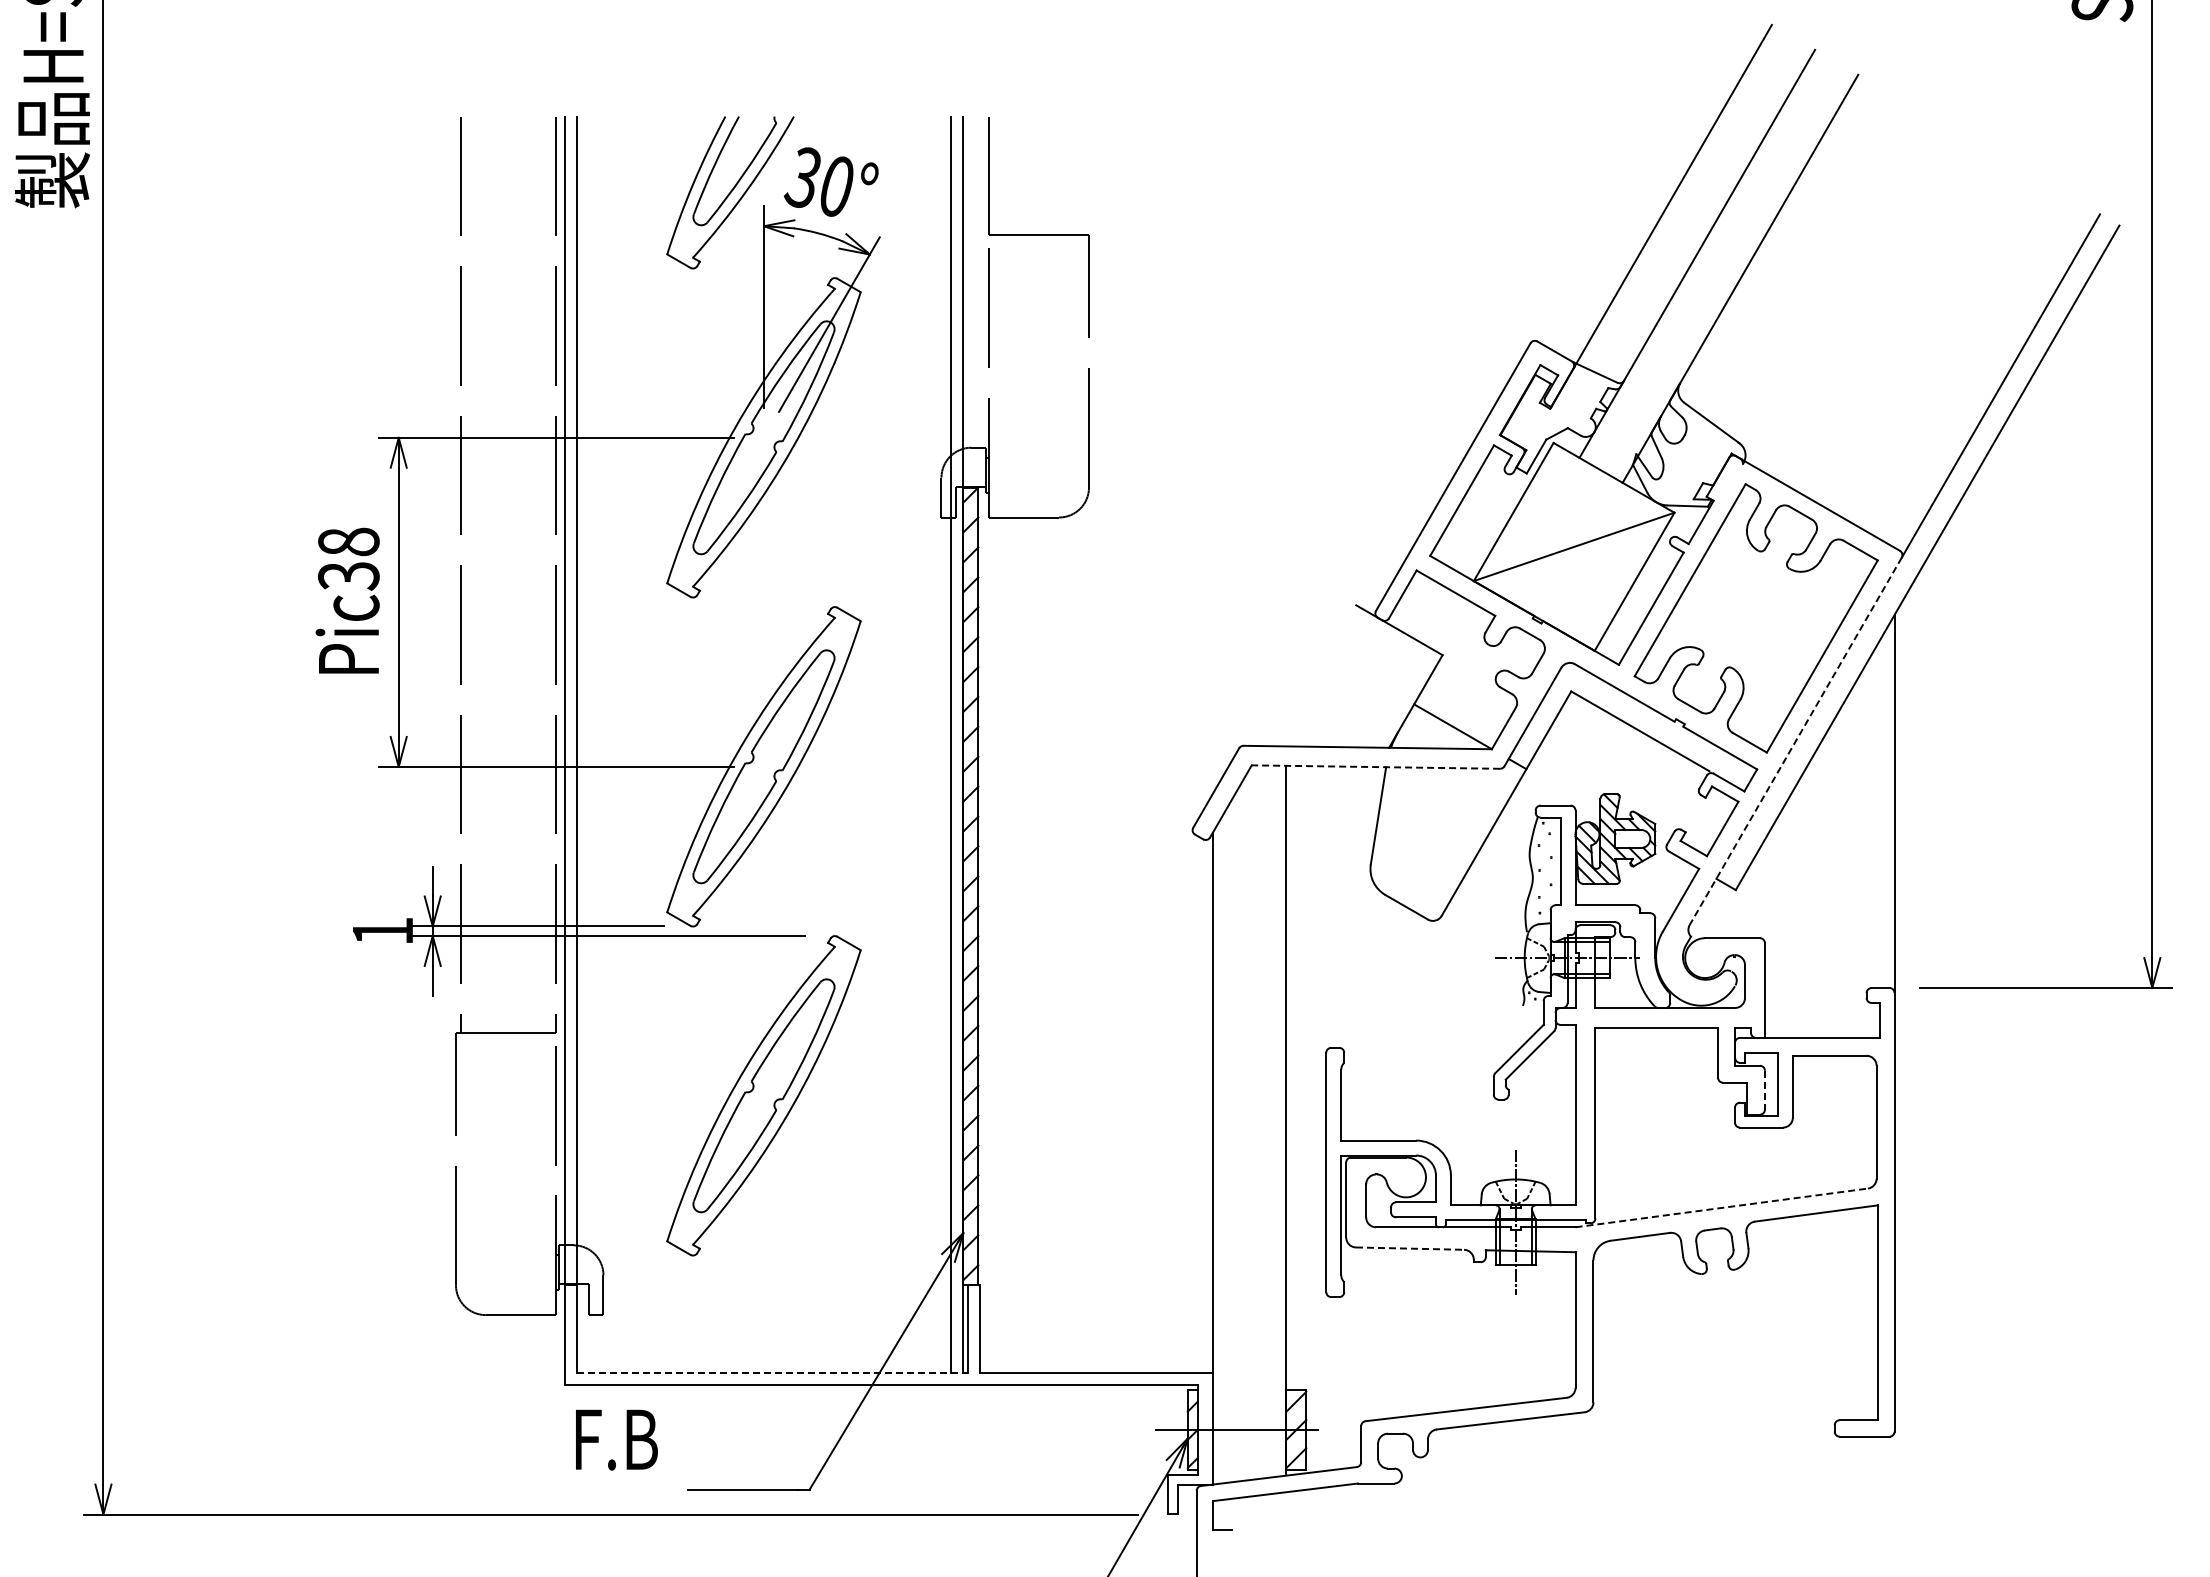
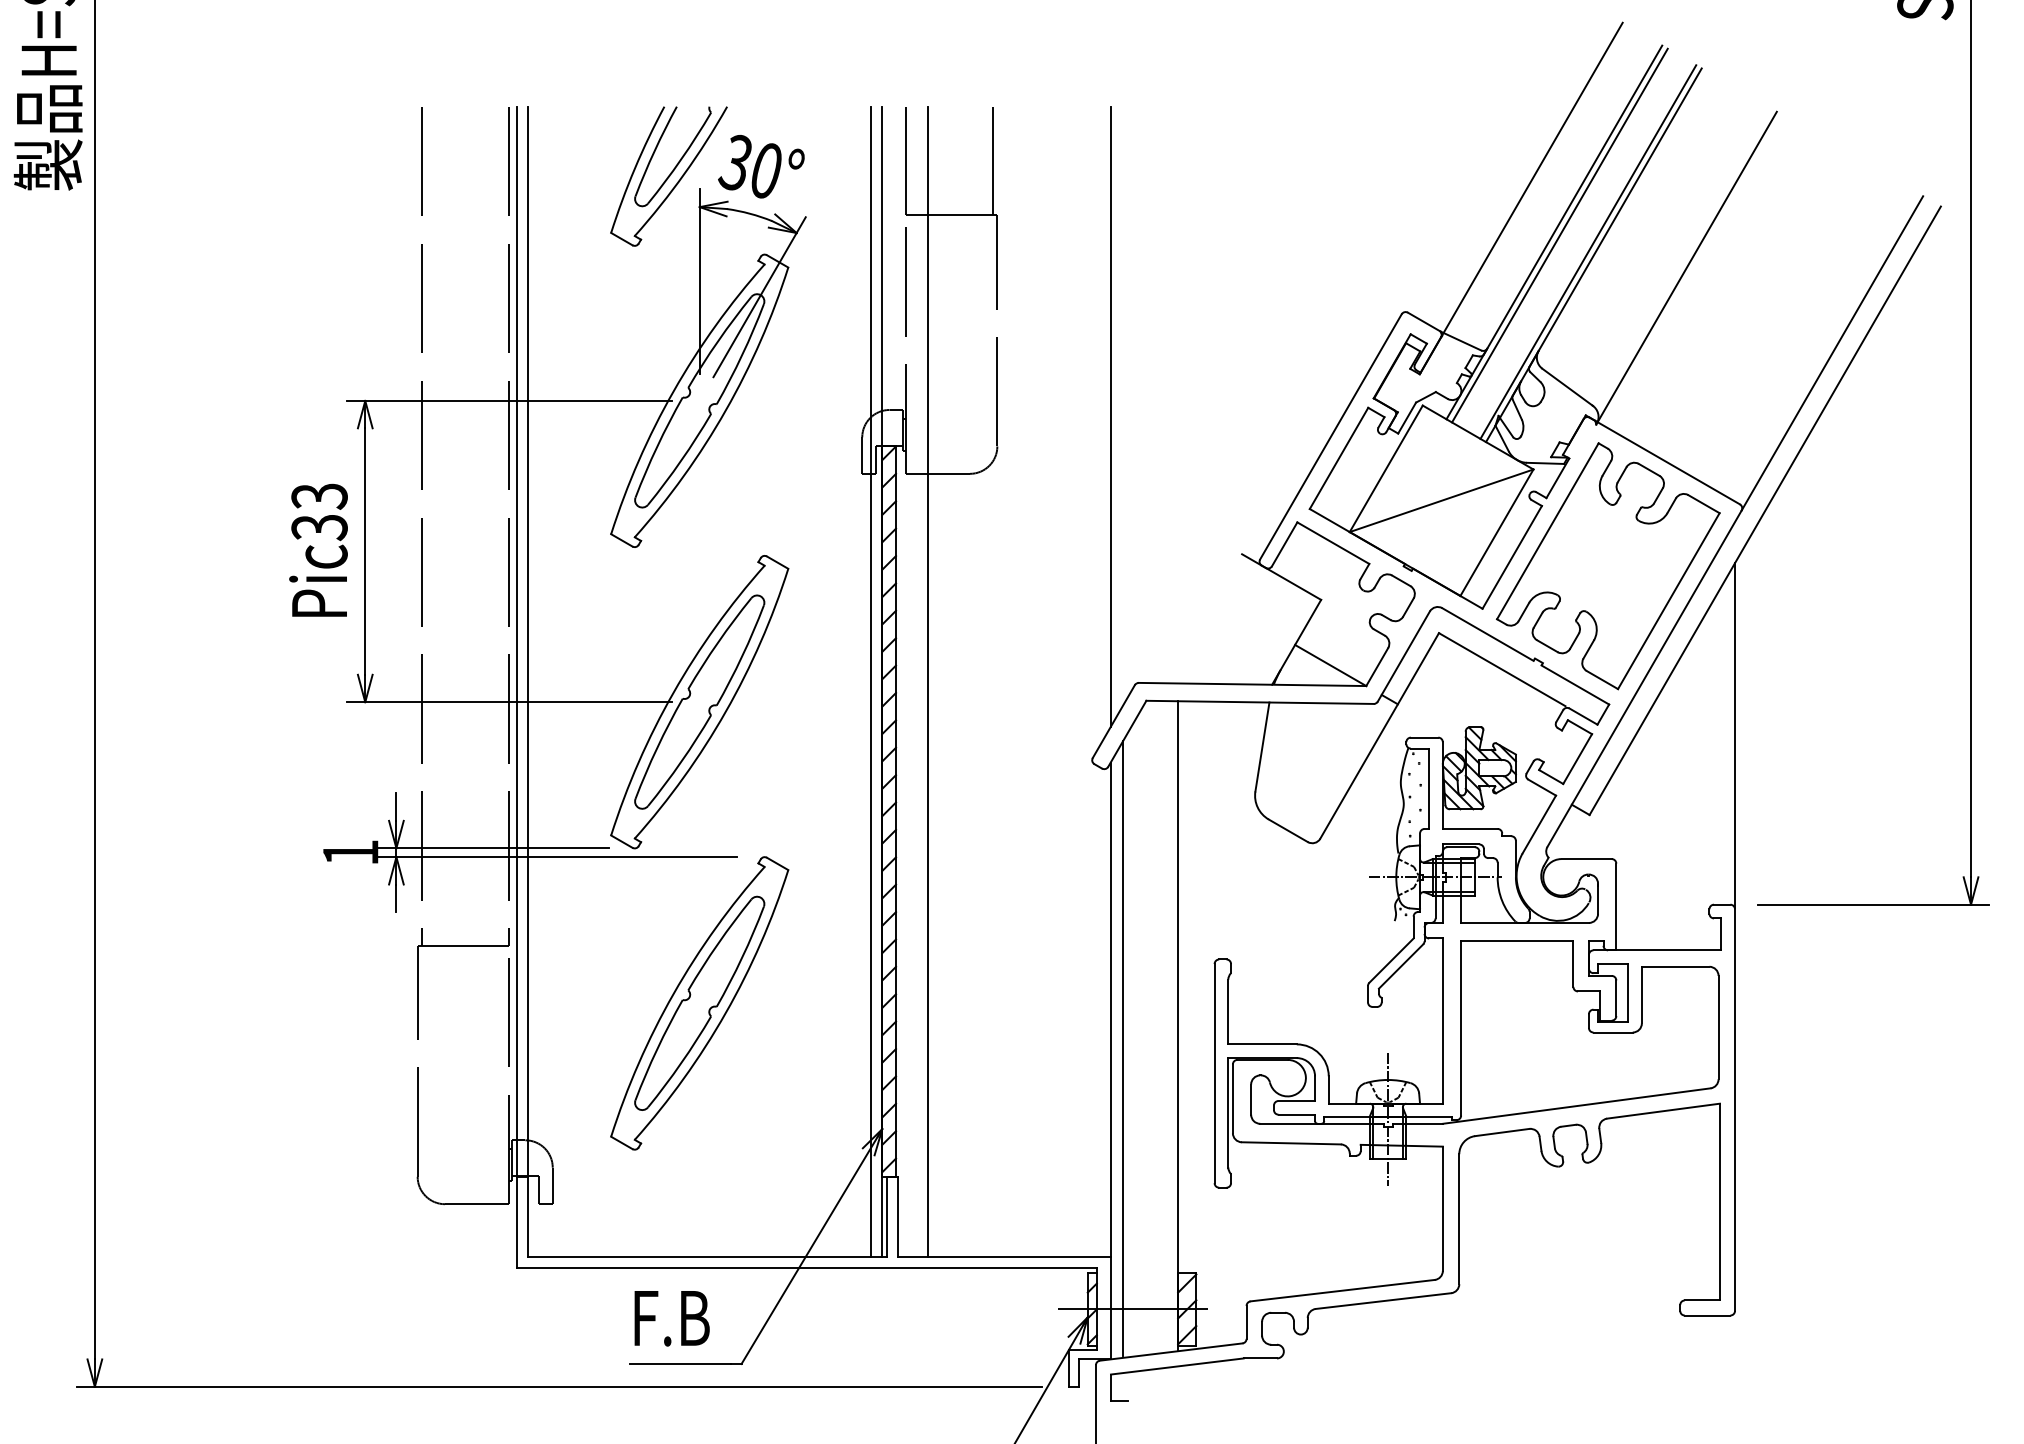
line: (1084, 175) -> (993, 160), added
line: (1703, 257) -> (1560, 235), added
line: (1734, 275) -> (1588, 252), added
line: (1842, 291) -> (1687, 266), added
line: (1212, 455) -> (1110, 417), added
text: (348, 541) -> (319, 495), Pic38 -> Pic33
line: (1795, 741) -> (1644, 678), dashed -> solid
line: (1013, 744) -> (928, 681), added
line: (1375, 767) -> (1259, 702), dashed -> solid
line: (1764, 1090) -> (1615, 998), dashed -> solid
line: (1226, 1144) -> (1123, 1047), added
line: (1722, 1207) -> (1577, 1105), dashed -> solid
line: (1410, 1248) -> (1291, 1143), dashed -> solid
line: (772, 1372) -> (707, 1256), dashed -> solid
text: (616, 1439) -> (671, 1318), moved

